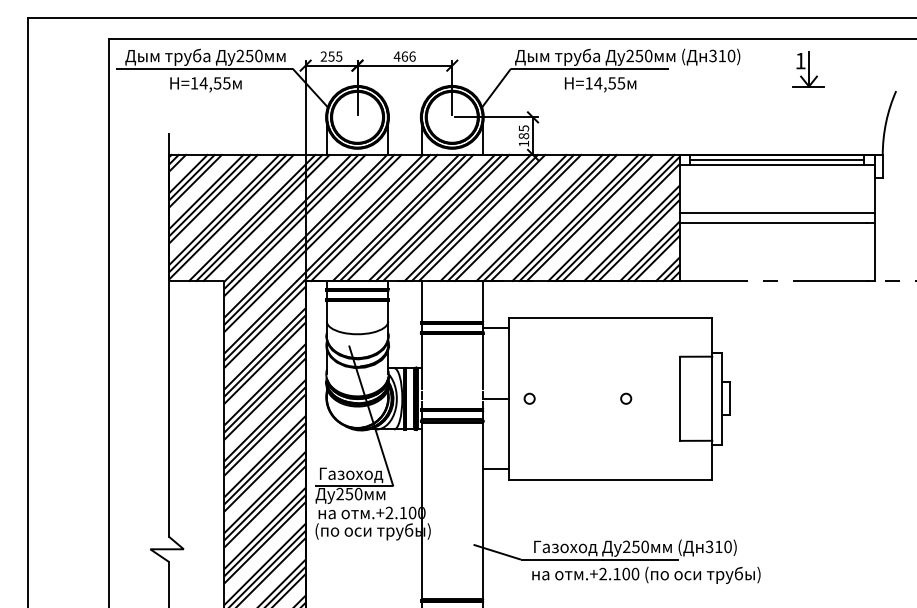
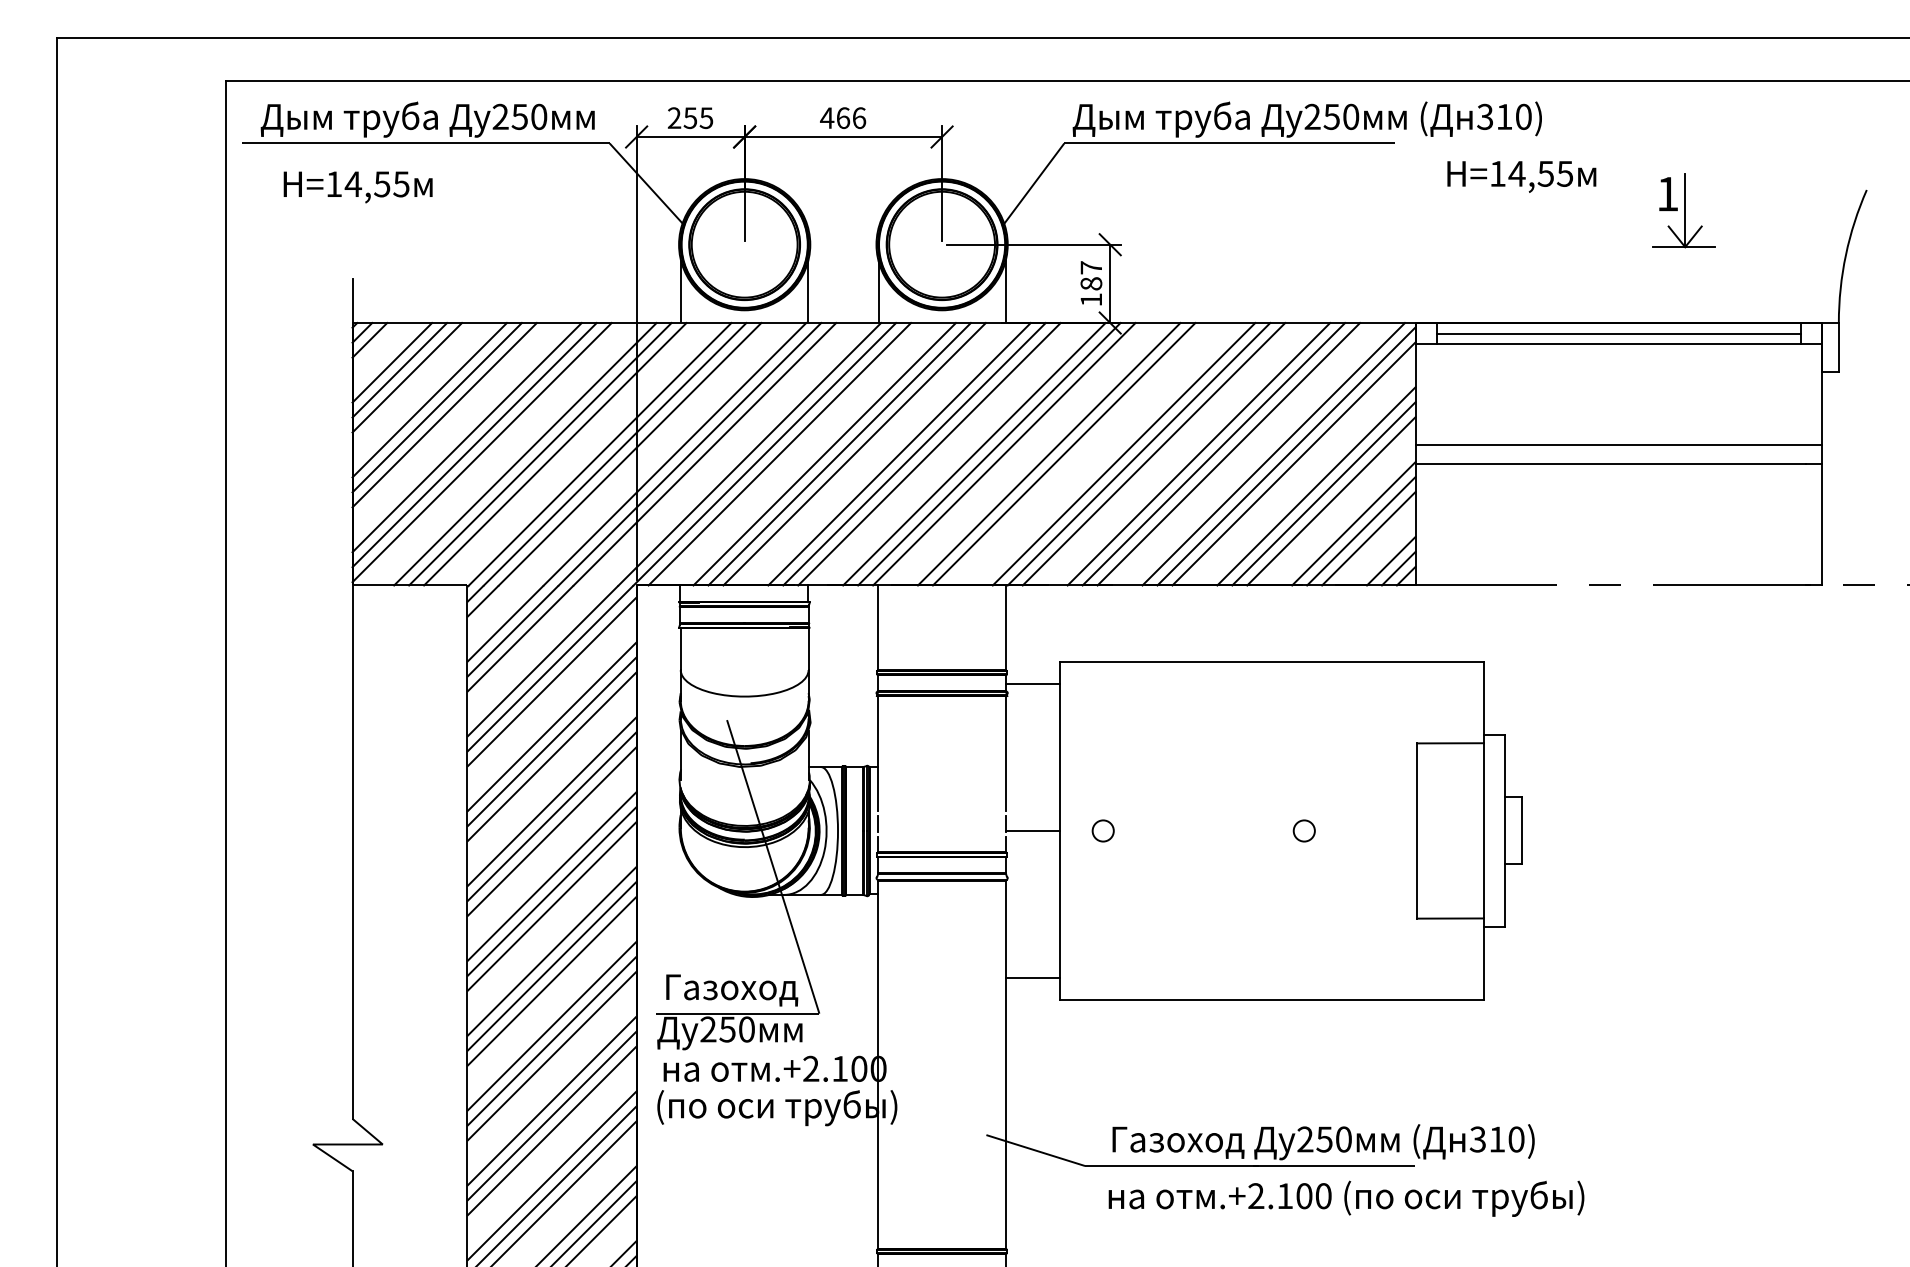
part: (808, 69) -> (1684, 211), moved
text: (205, 84) -> (357, 186), moved
text: (600, 84) -> (1521, 176), moved
text: (524, 128) -> (1092, 267), 185 -> 187
line: (518, 217) -> (1079, 453), removed

